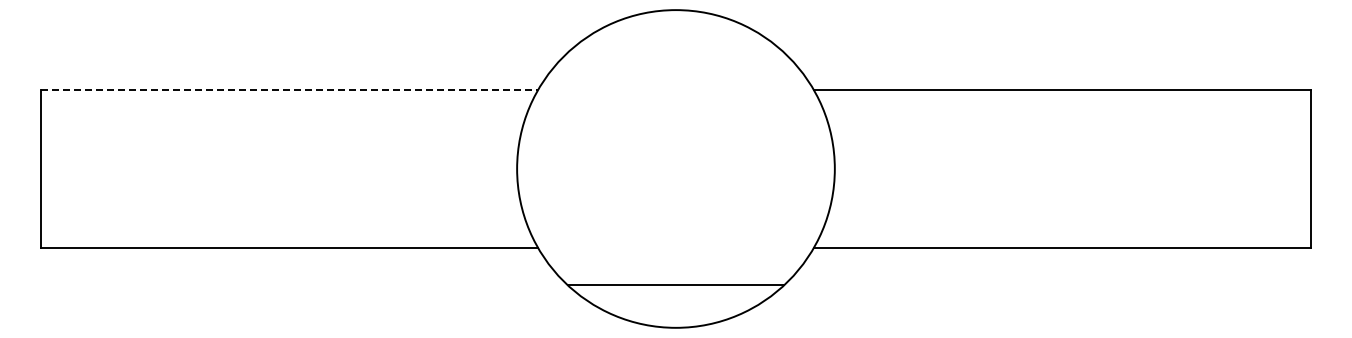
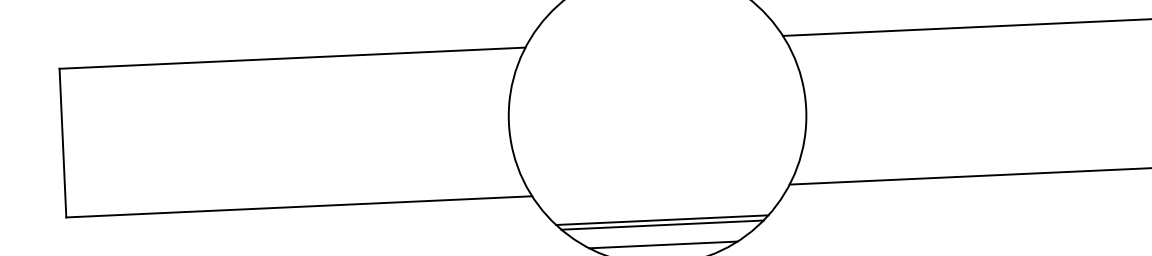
line: (289, 89) -> (292, 58), dashed -> solid
line: (675, 280) -> (661, 220), added
line: (675, 306) -> (662, 244), added

